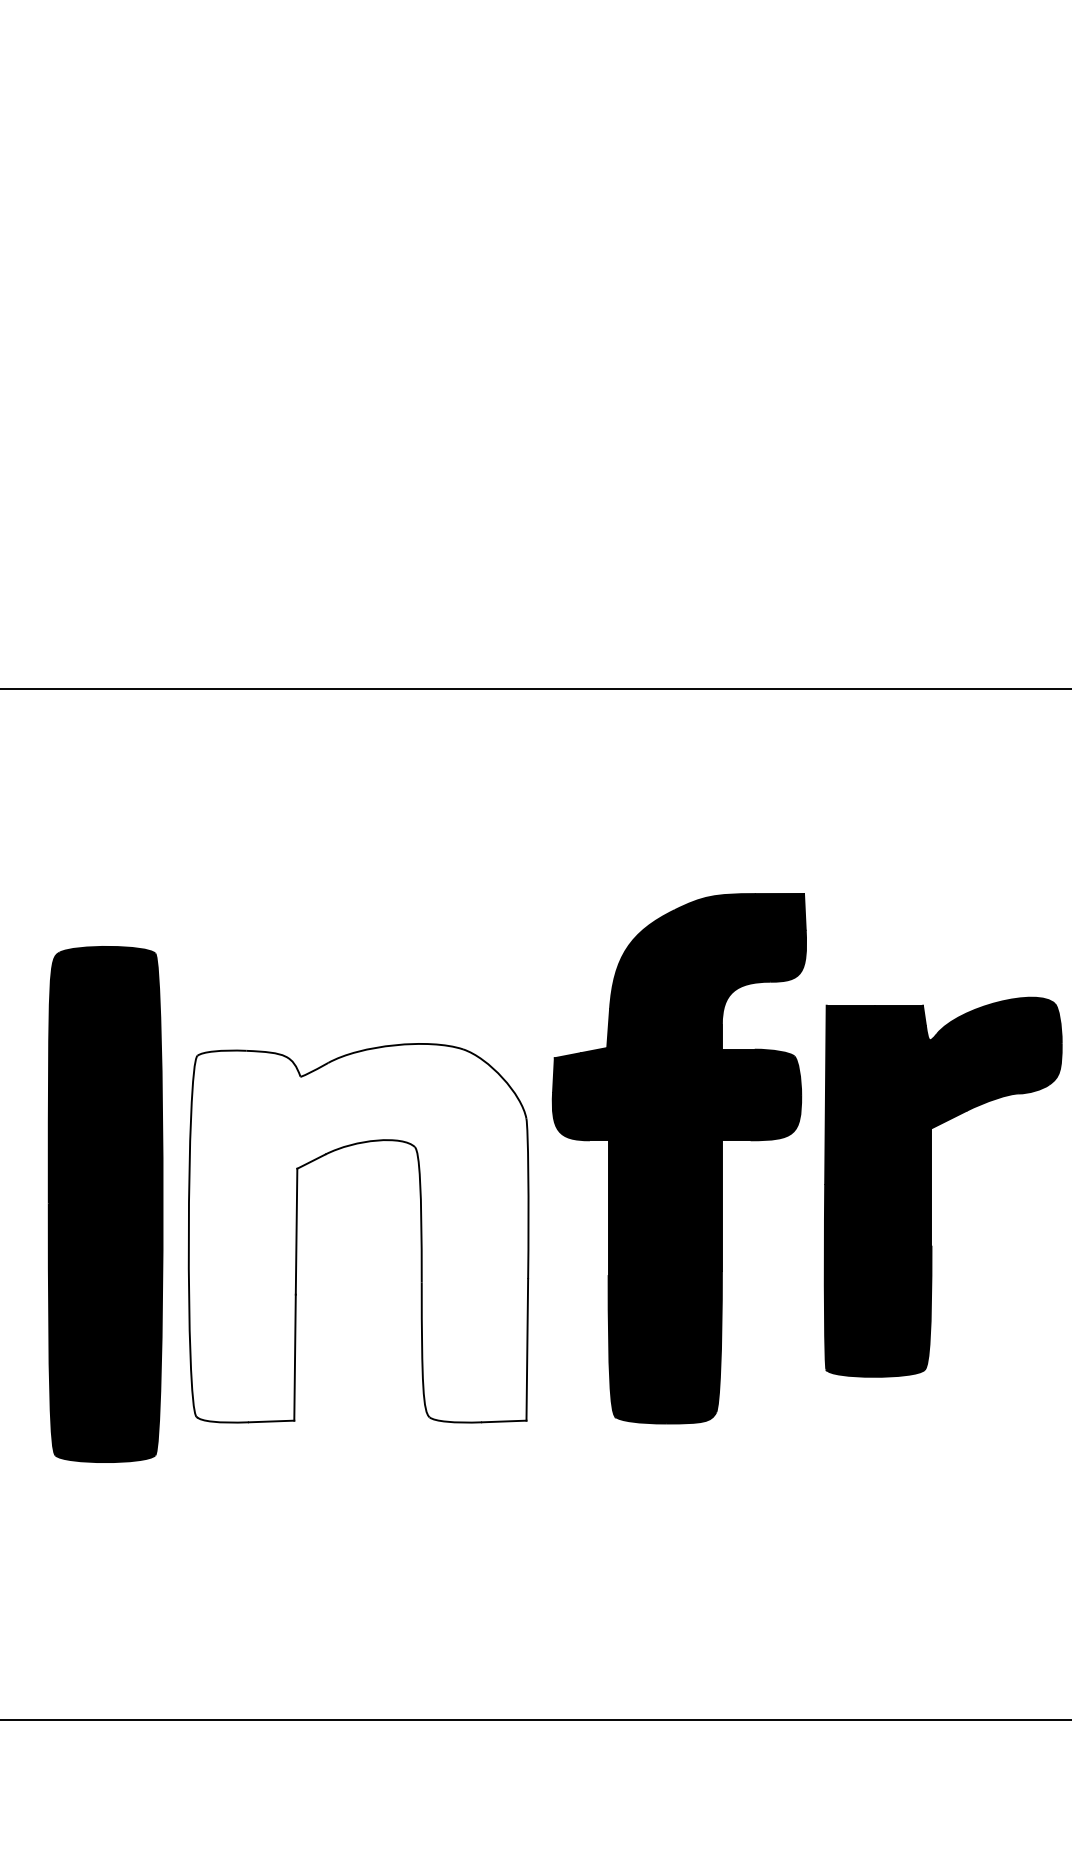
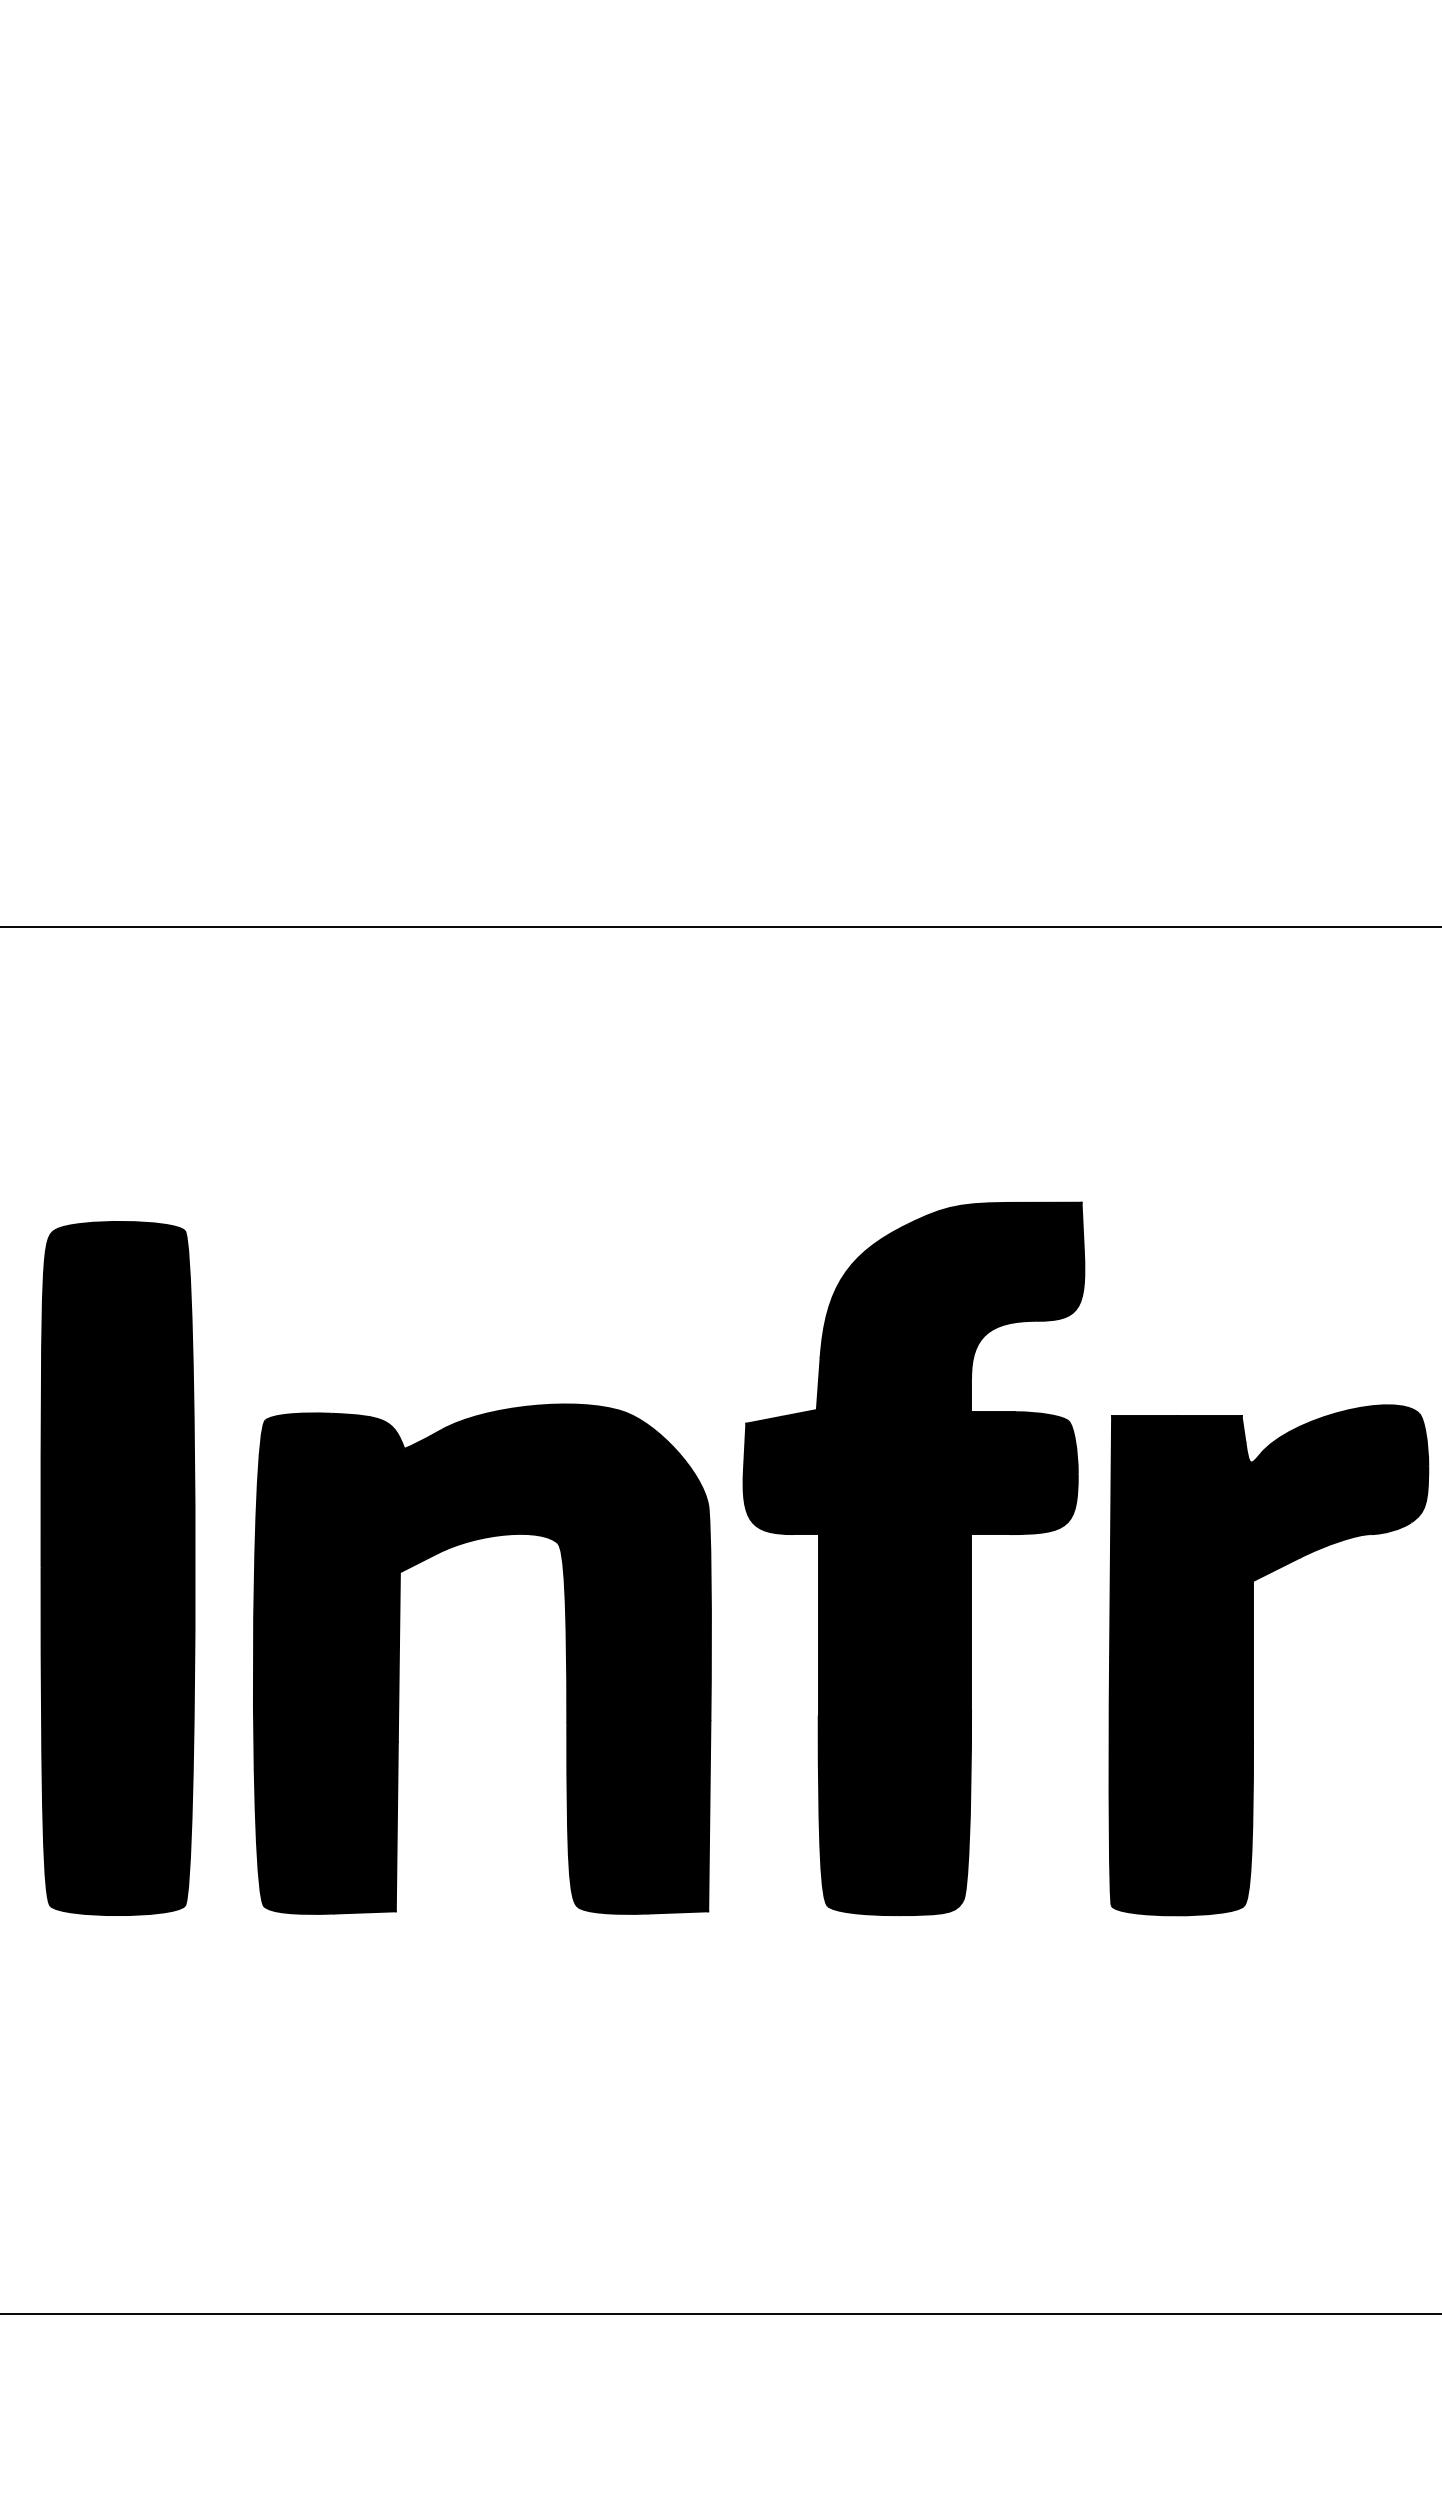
part: (931, 1187) -> (1253, 1660), moved
part: (105, 1204) -> (117, 1568), moved
fill: (357, 1232) -> (481, 1658), added

